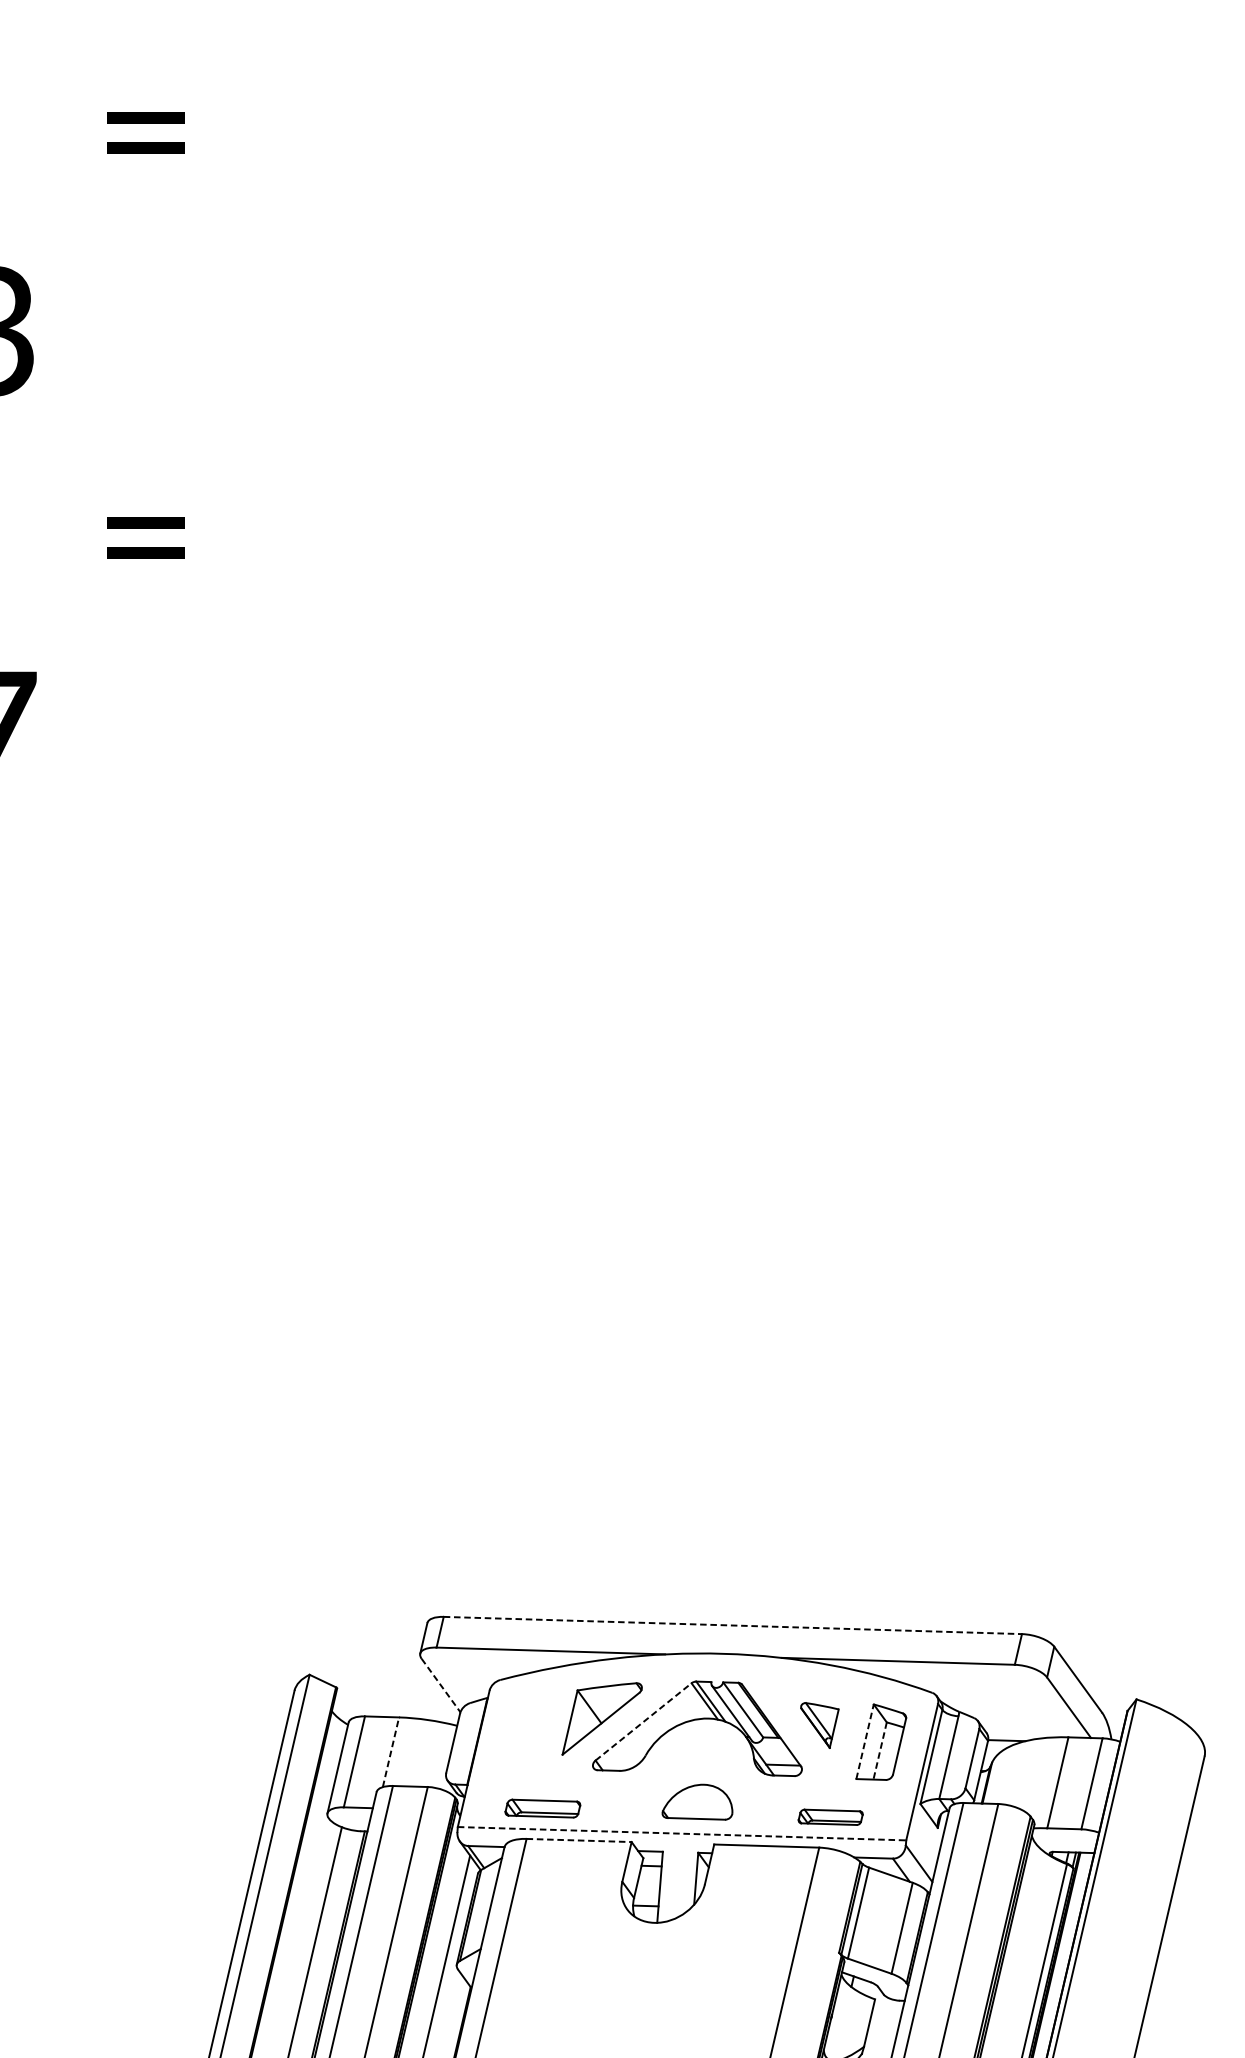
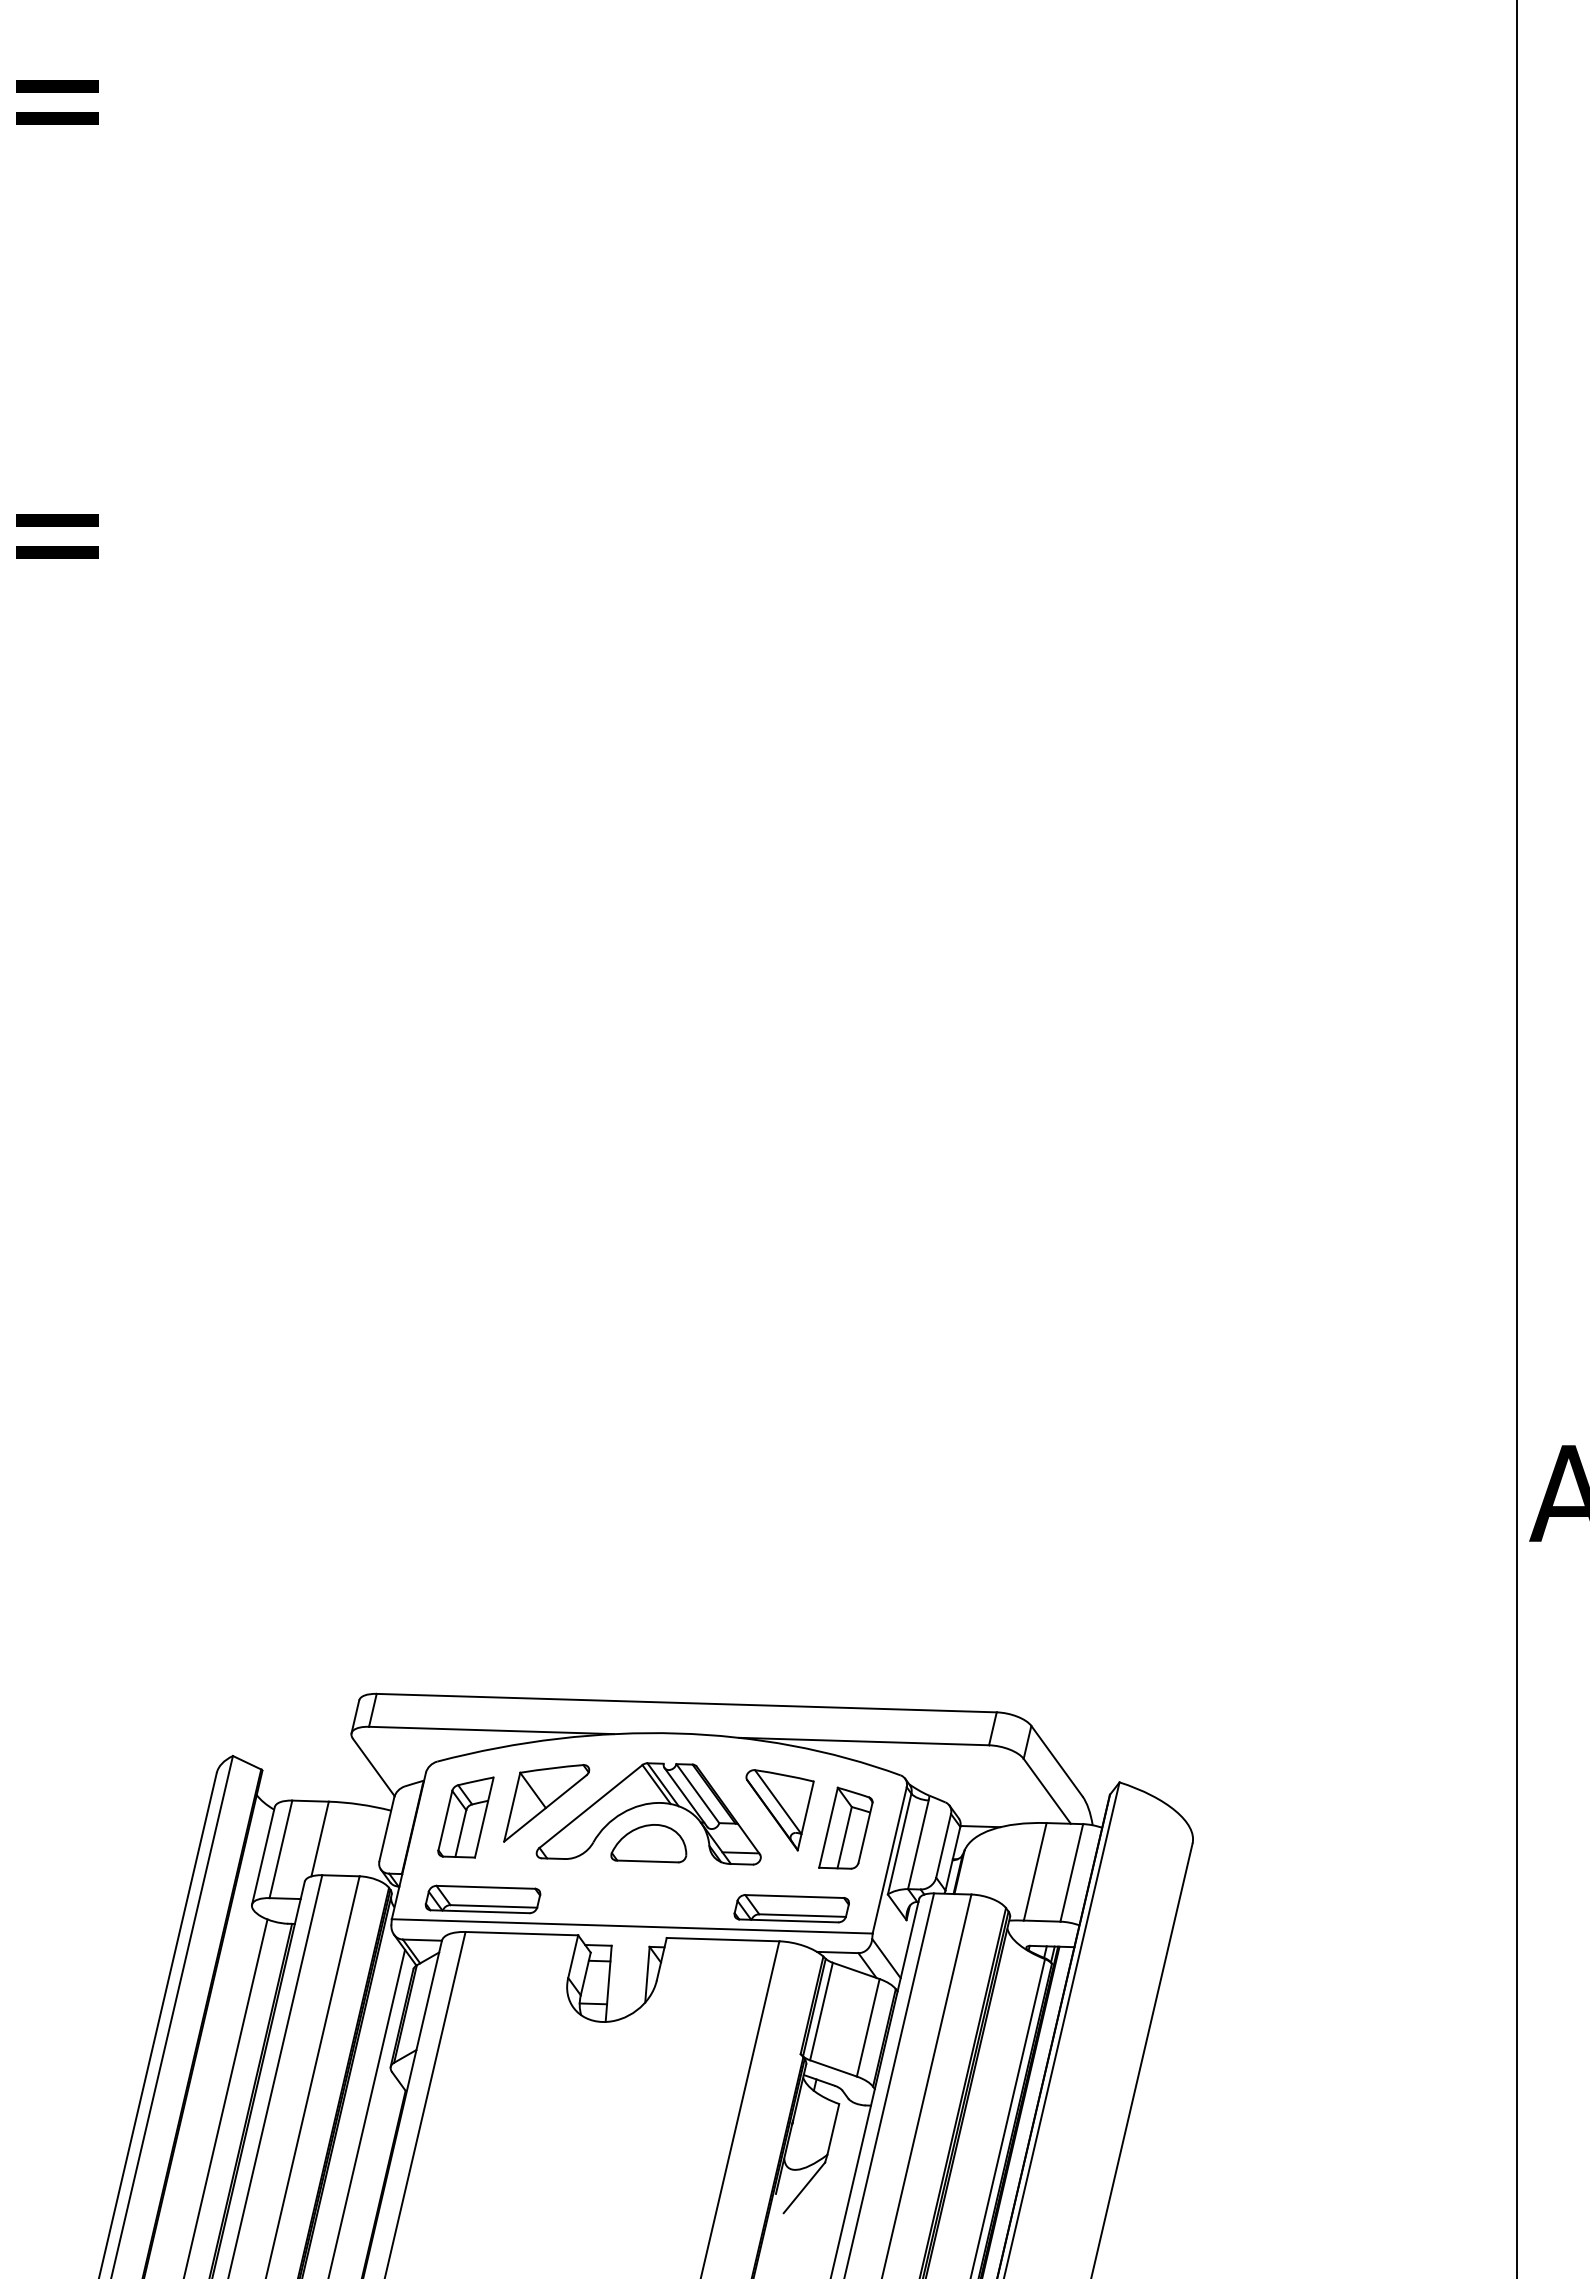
line: (733, 1625) -> (687, 1703), dashed -> solid
line: (441, 1685) -> (374, 1767), dashed -> solid
line: (644, 1721) -> (591, 1806), dashed -> solid
part: (819, 1725) -> (779, 1810), size x1.67
part: (526, 1732) -> (465, 1817), added
line: (865, 1741) -> (828, 1827), dashed -> solid
line: (391, 1751) -> (320, 1838), dashed -> solid
line: (879, 1751) -> (844, 1838), dashed -> solid
part: (697, 1802) -> (648, 1843), moved
part: (542, 1808) -> (482, 1899), size x1.43
part: (830, 1817) -> (791, 1908), size x1.67
line: (682, 1833) -> (632, 1926), dashed -> solid
line: (579, 1840) -> (522, 1933), dashed -> solid

